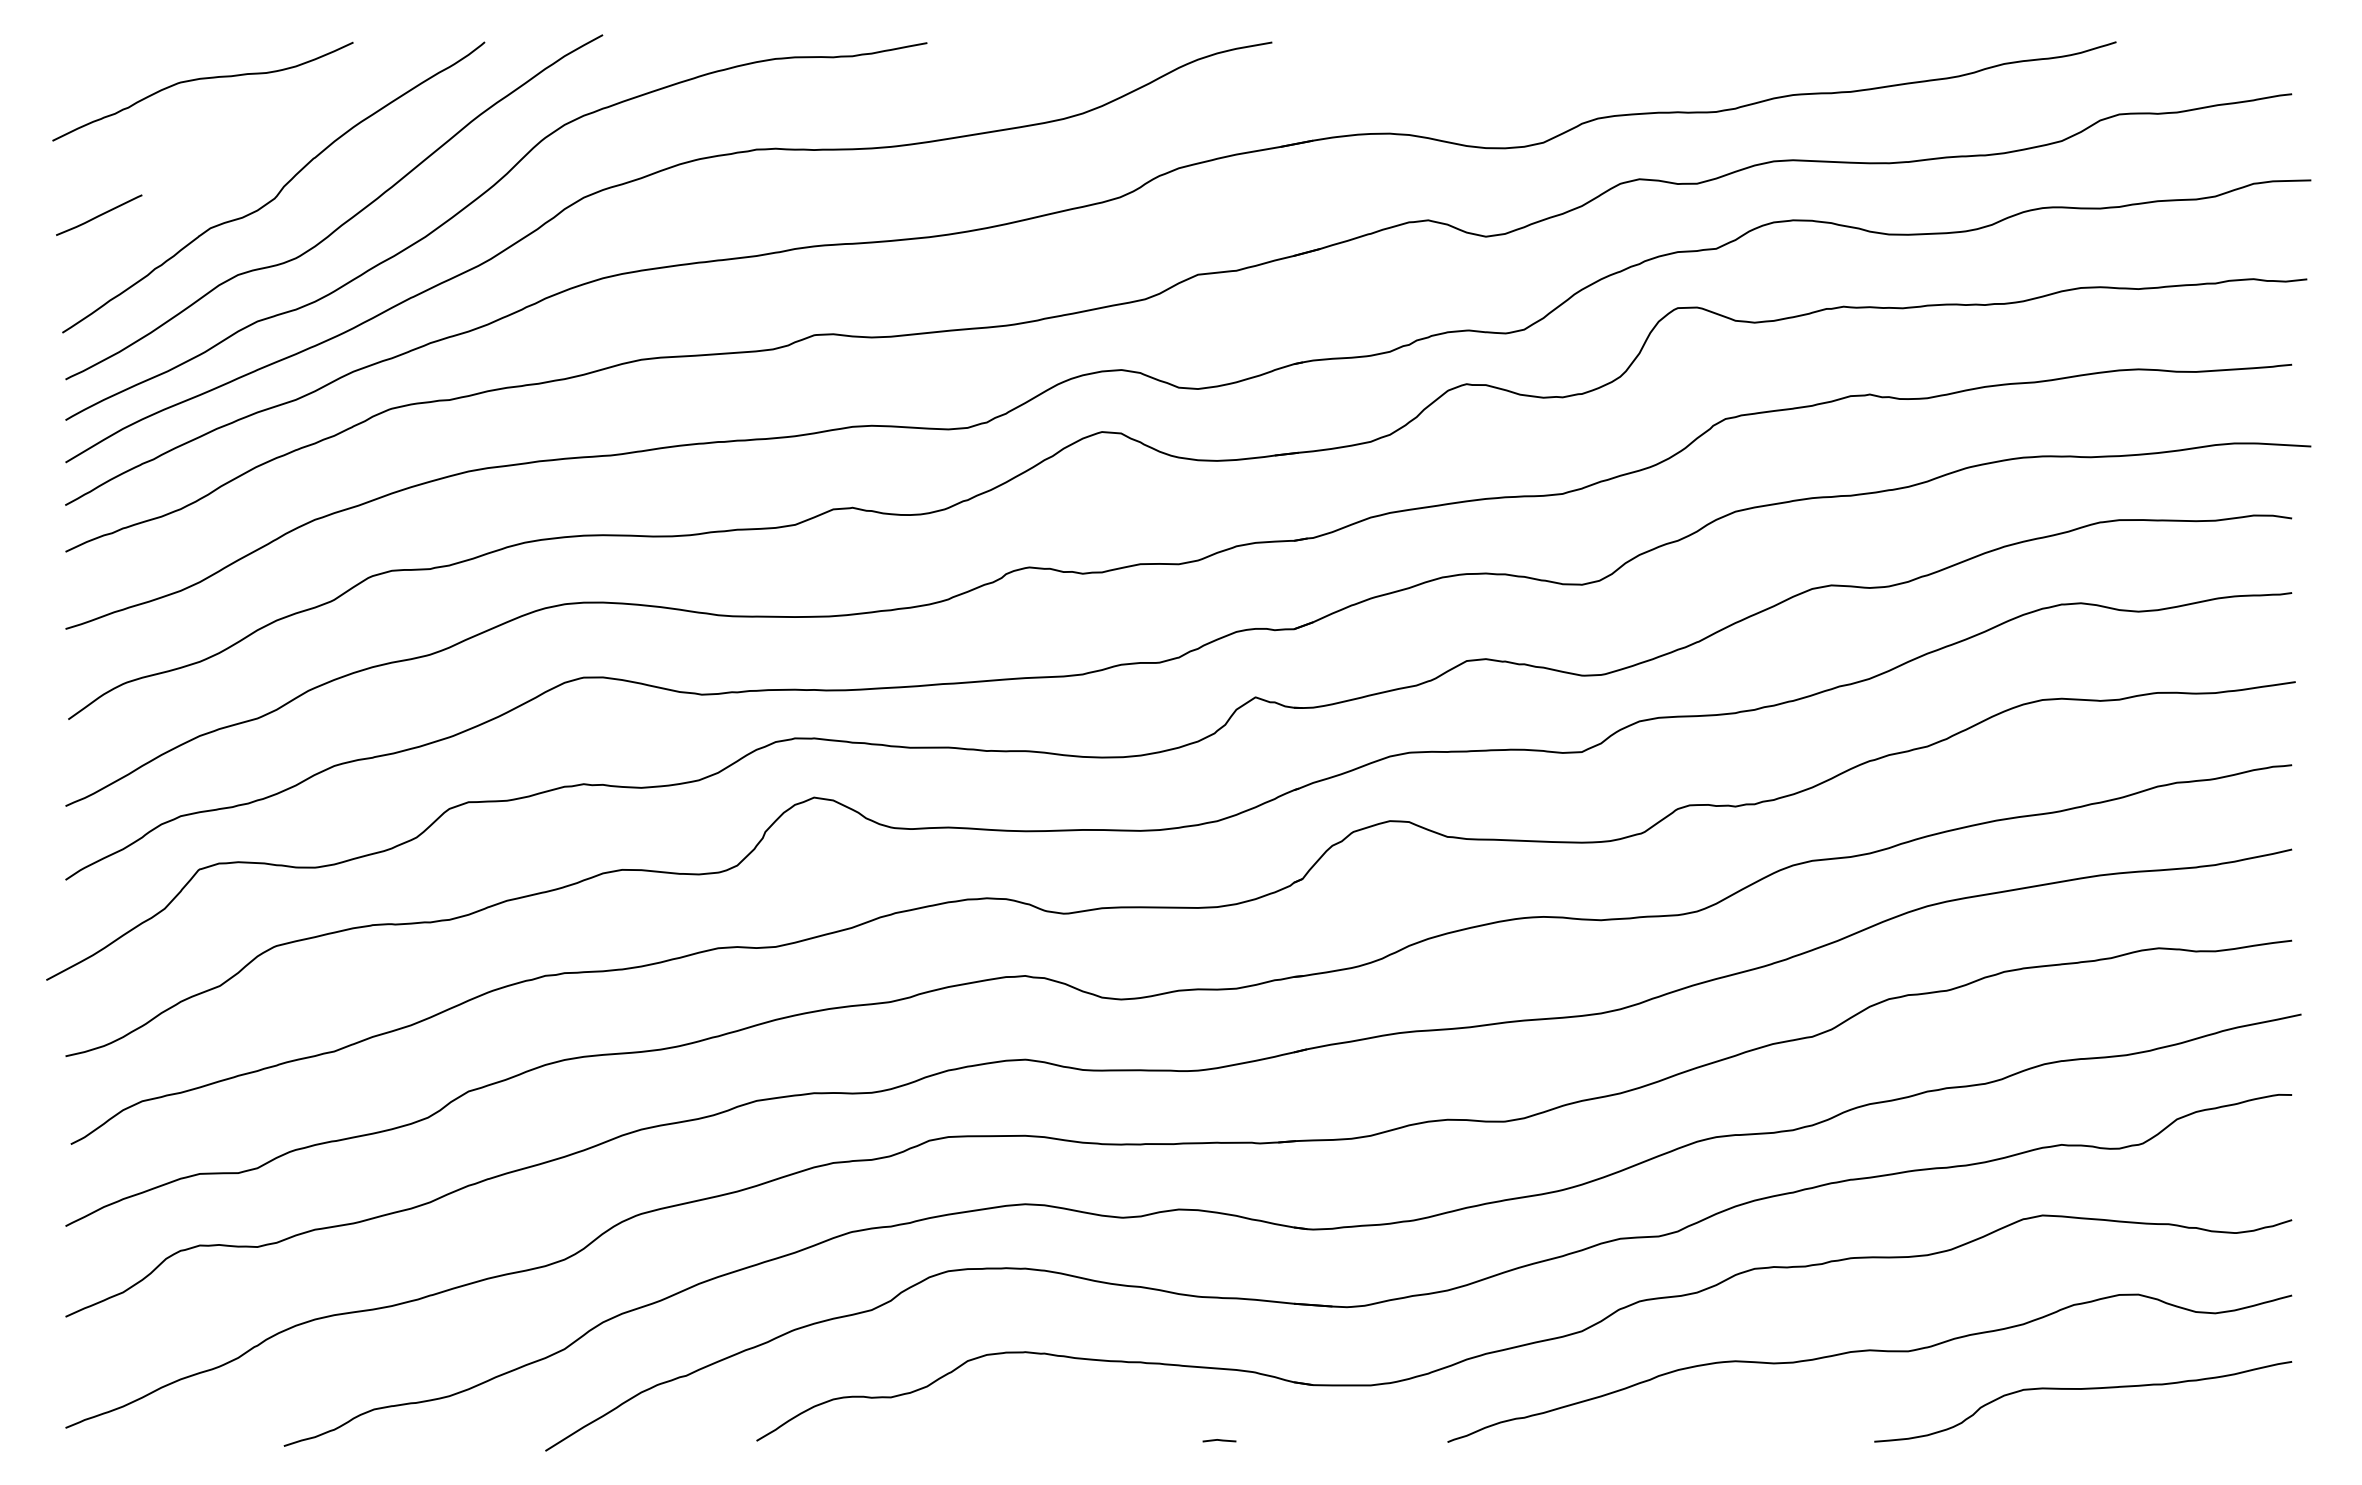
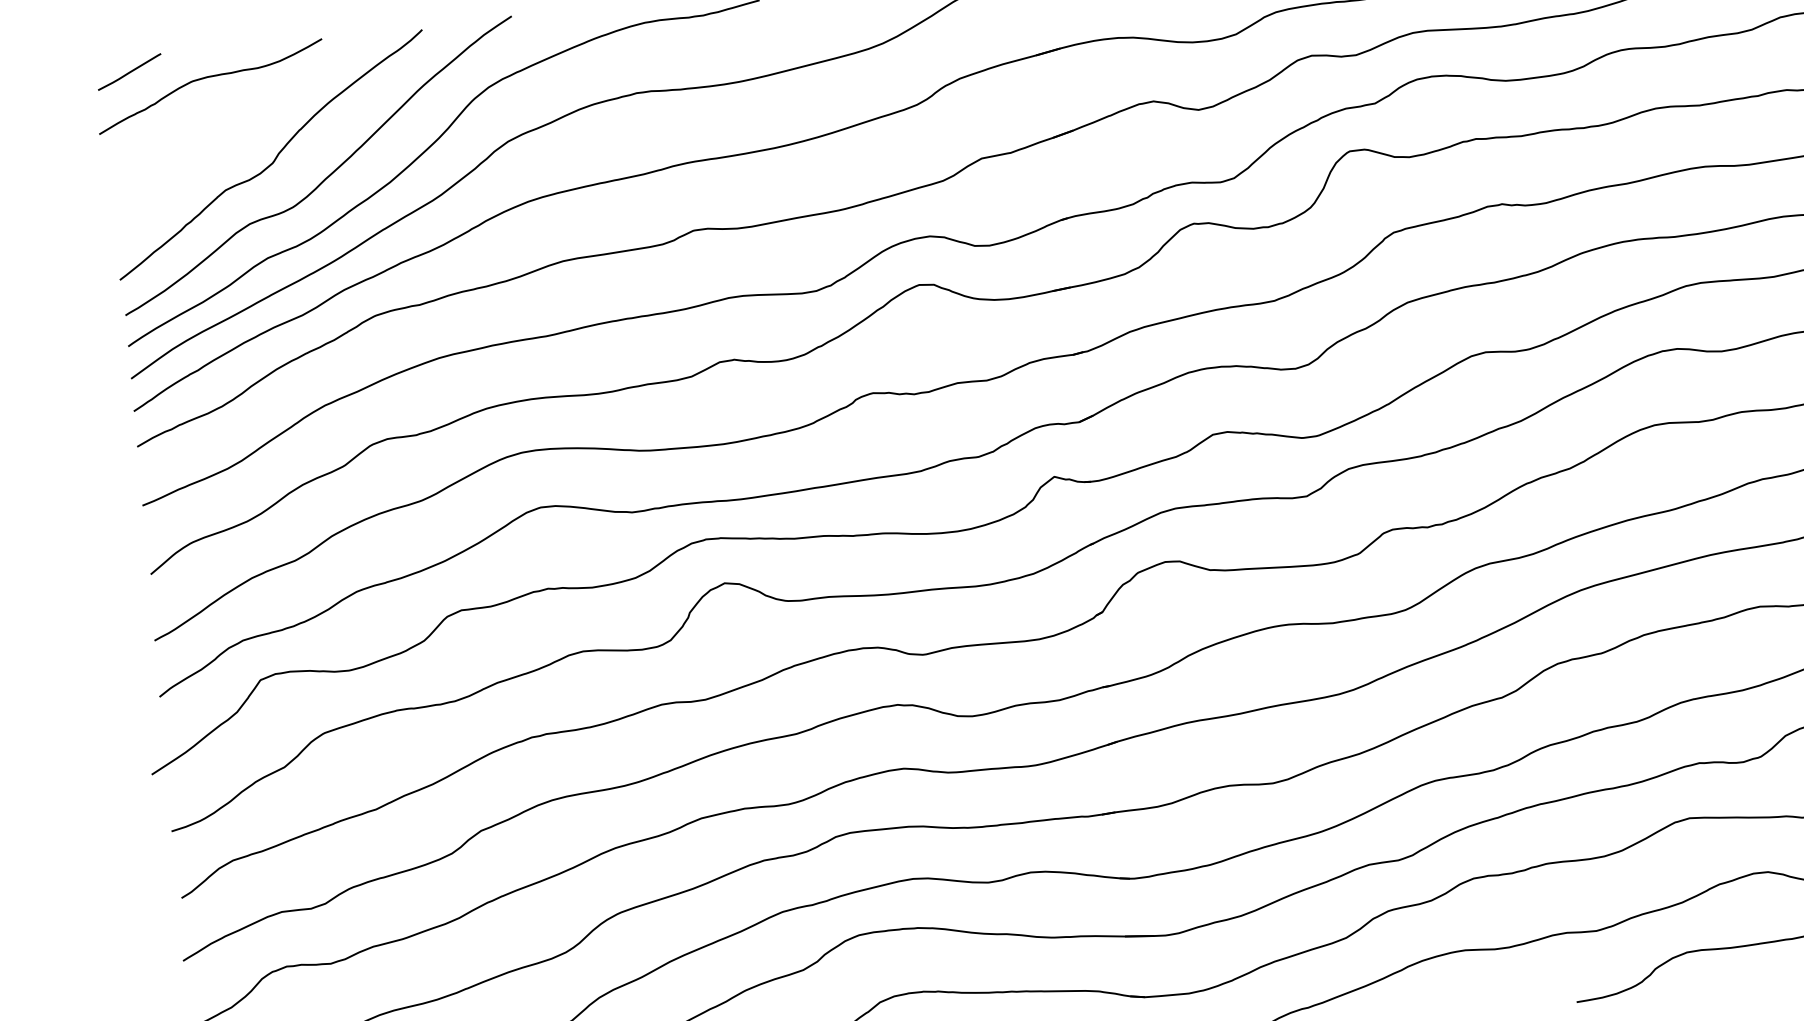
curve: (99, 214) -> (129, 71), moved

